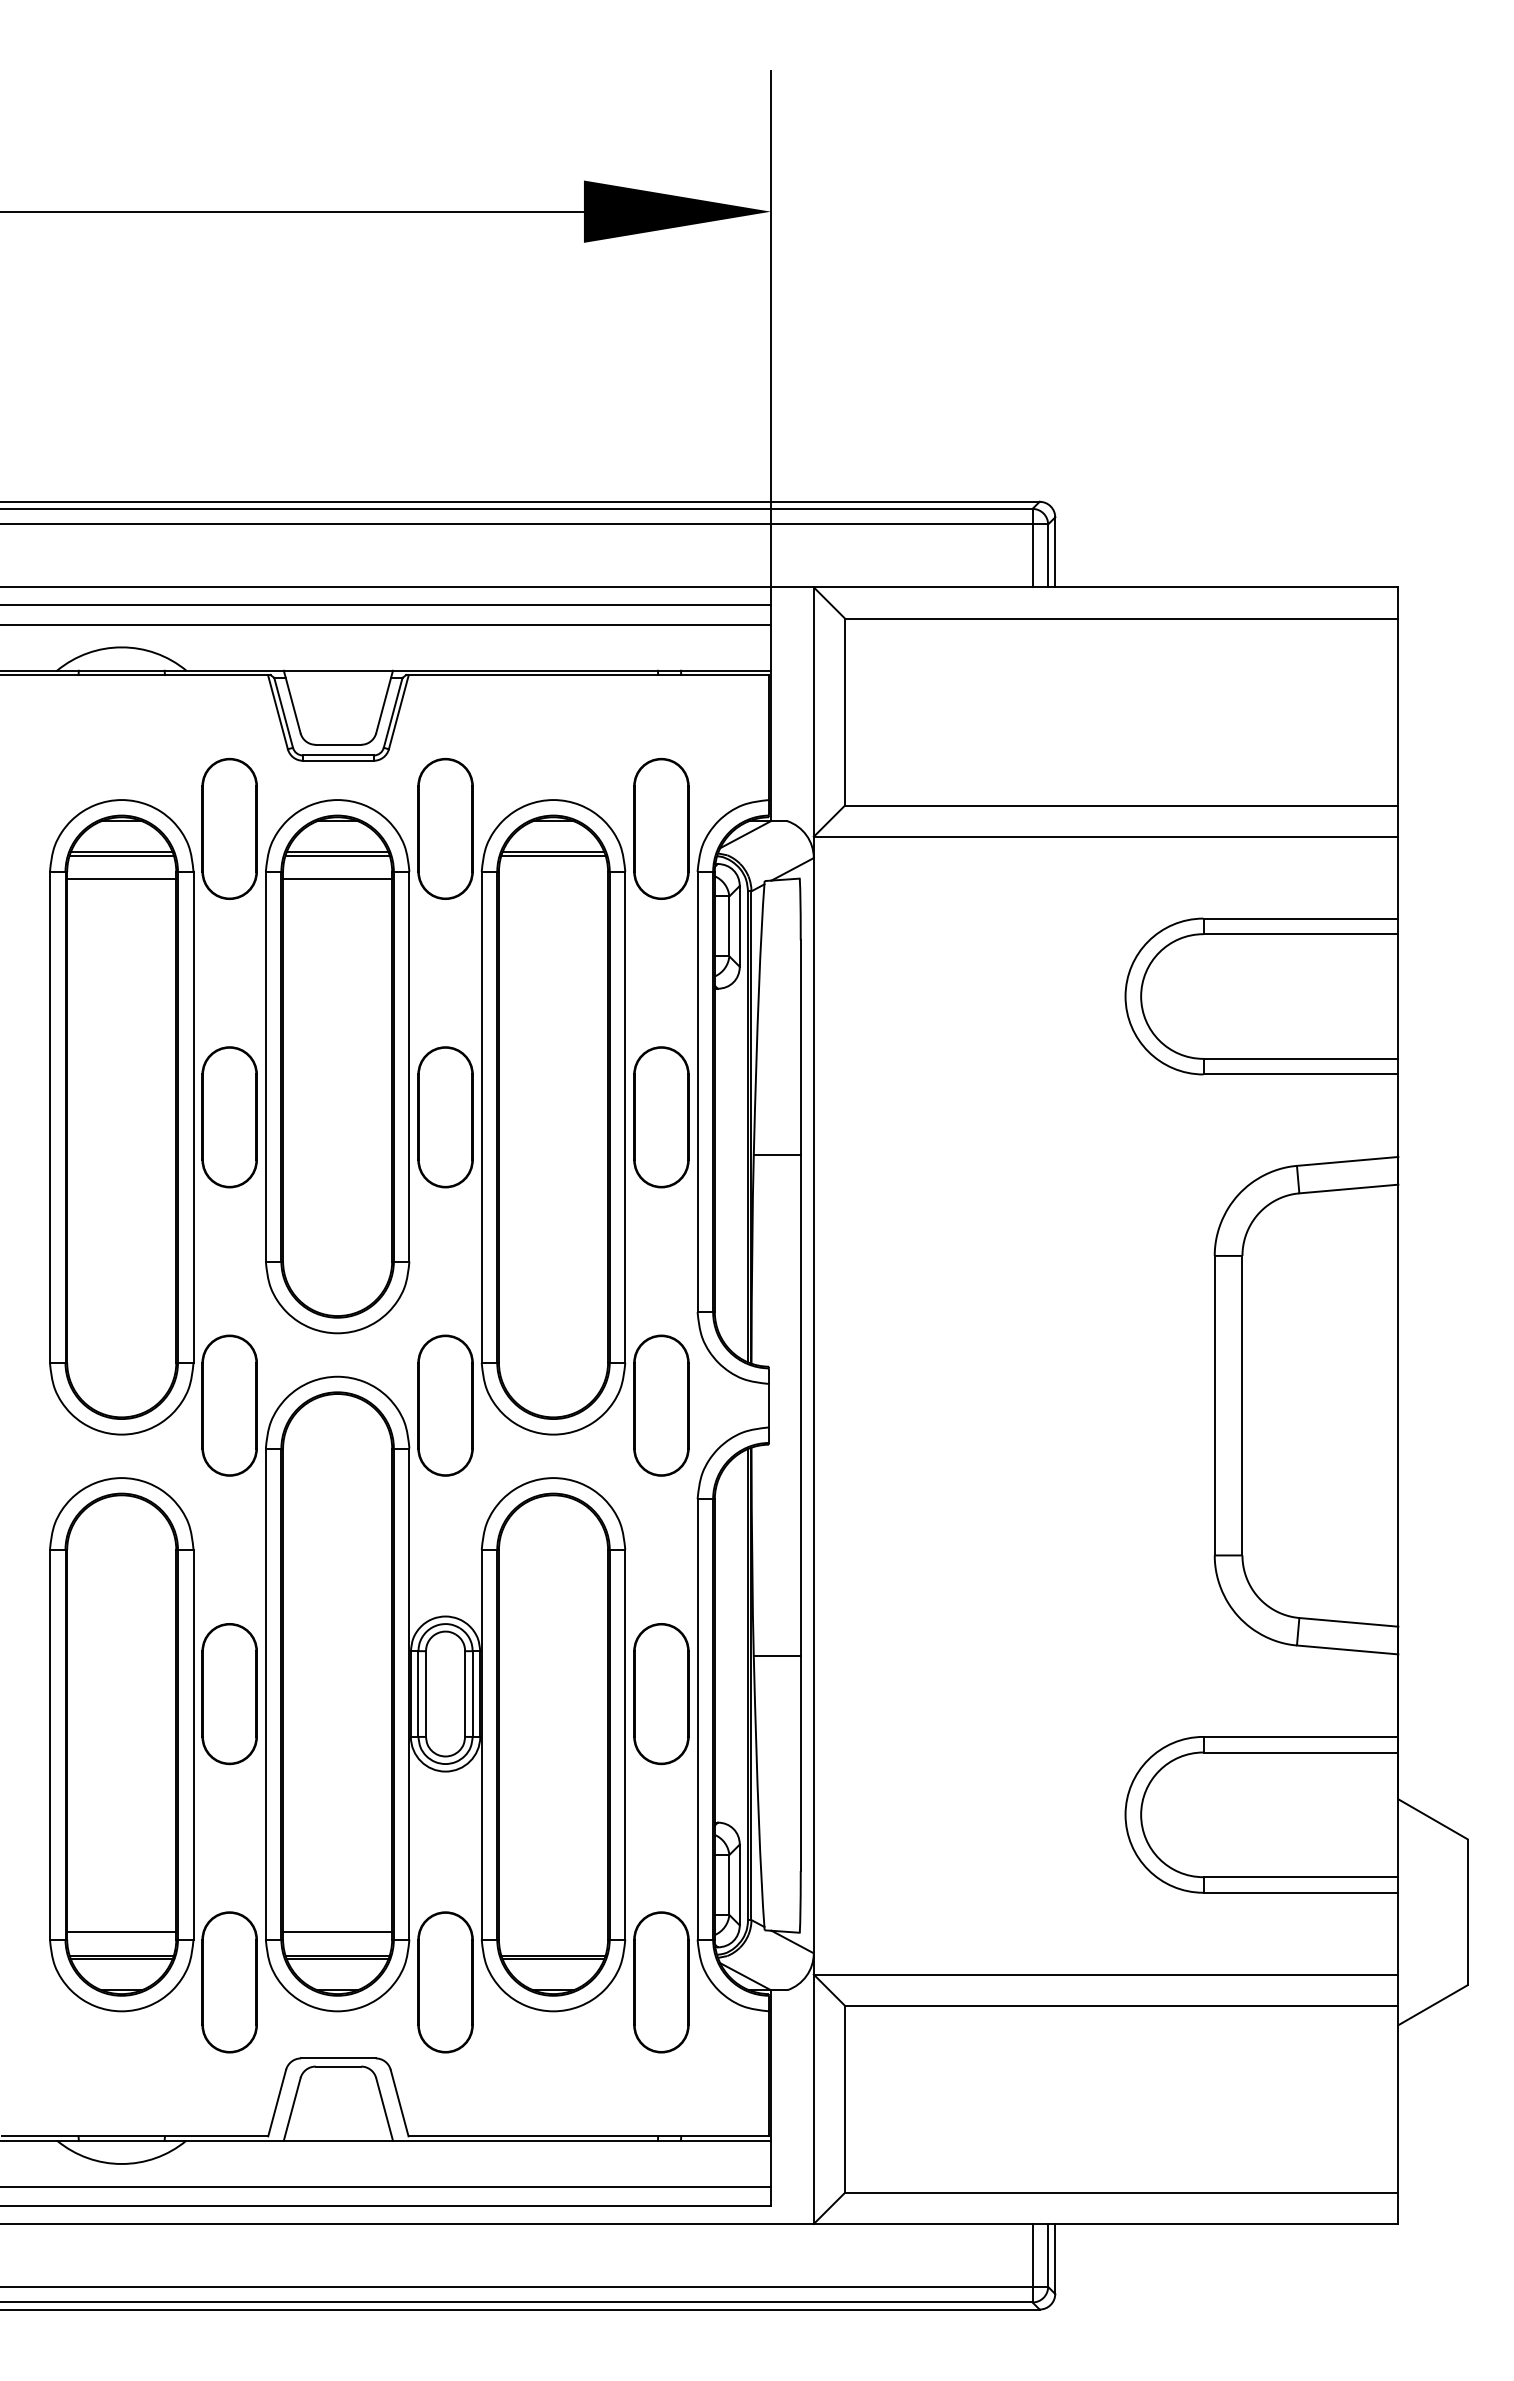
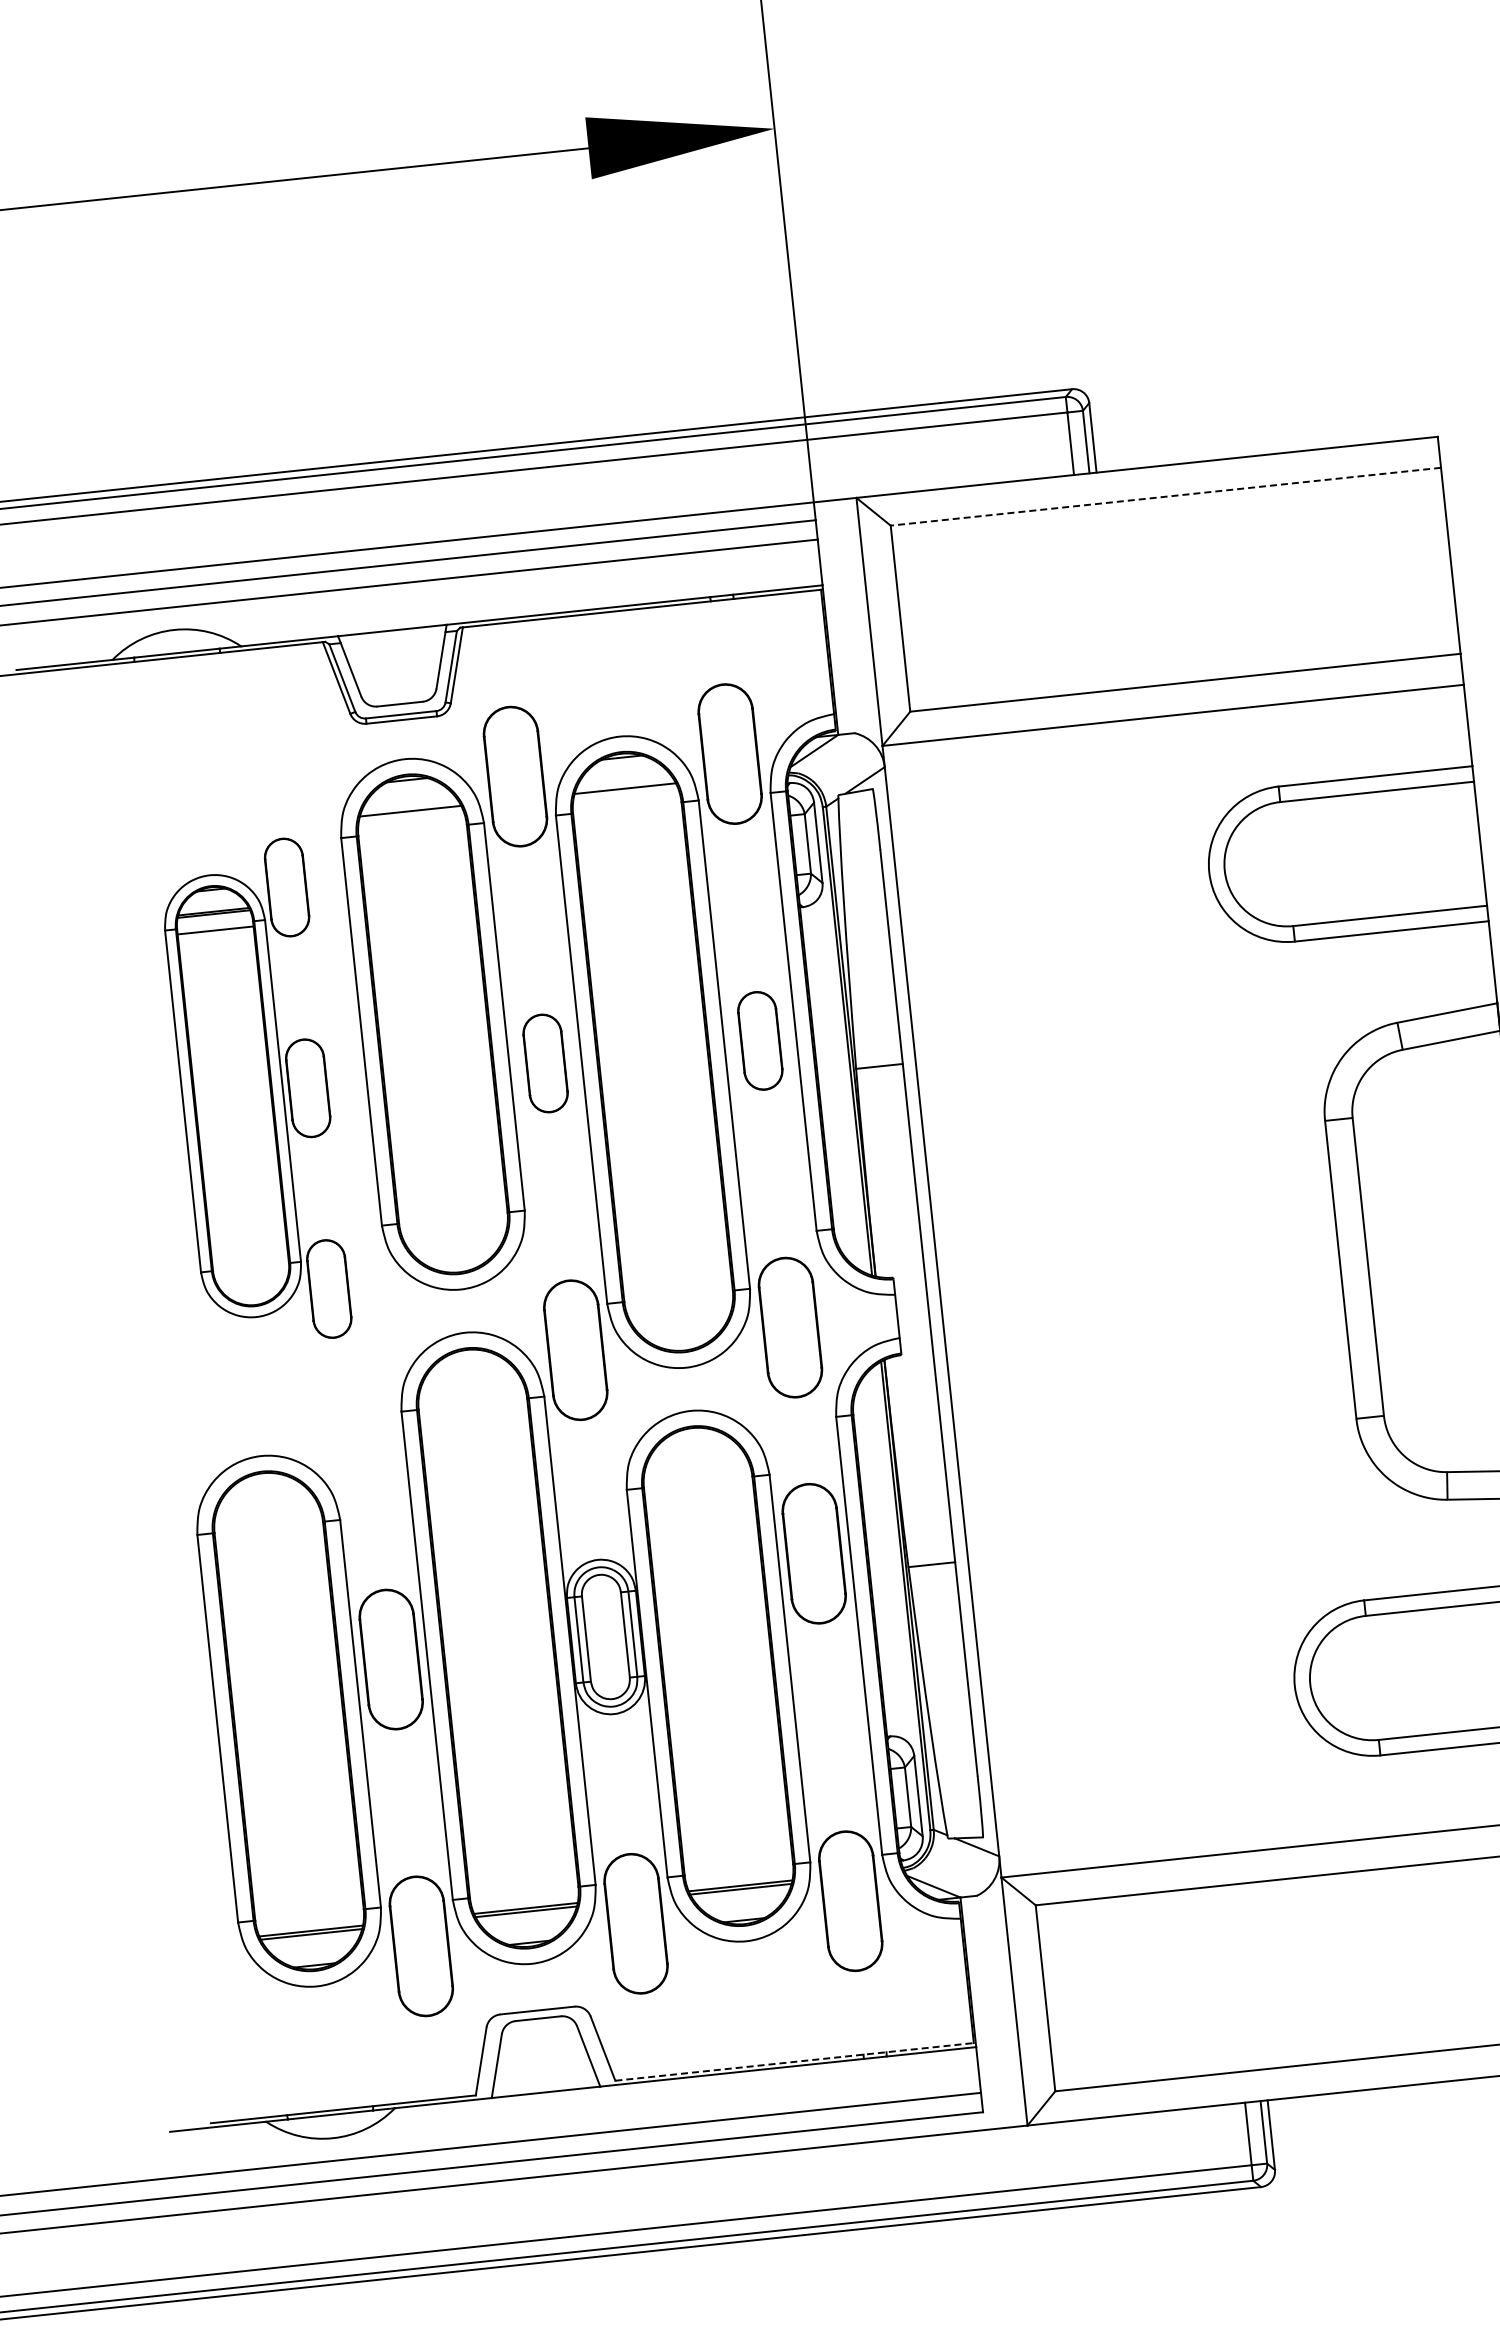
line: (1121, 618) -> (1165, 496), solid -> dashed
line: (337, 855) -> (410, 814), removed
line: (553, 855) -> (625, 791), removed
line: (337, 879) -> (413, 838), removed
part: (153, 1116) -> (255, 1093), size x0.7
part: (445, 1117) -> (545, 1063), size x0.7
part: (661, 1117) -> (760, 1041), size x0.7
part: (661, 1694) -> (814, 1554), moved
line: (121, 1932) -> (308, 1908), removed
line: (337, 1932) -> (523, 1885), removed
line: (589, 2136) -> (795, 2061), solid -> dashed

